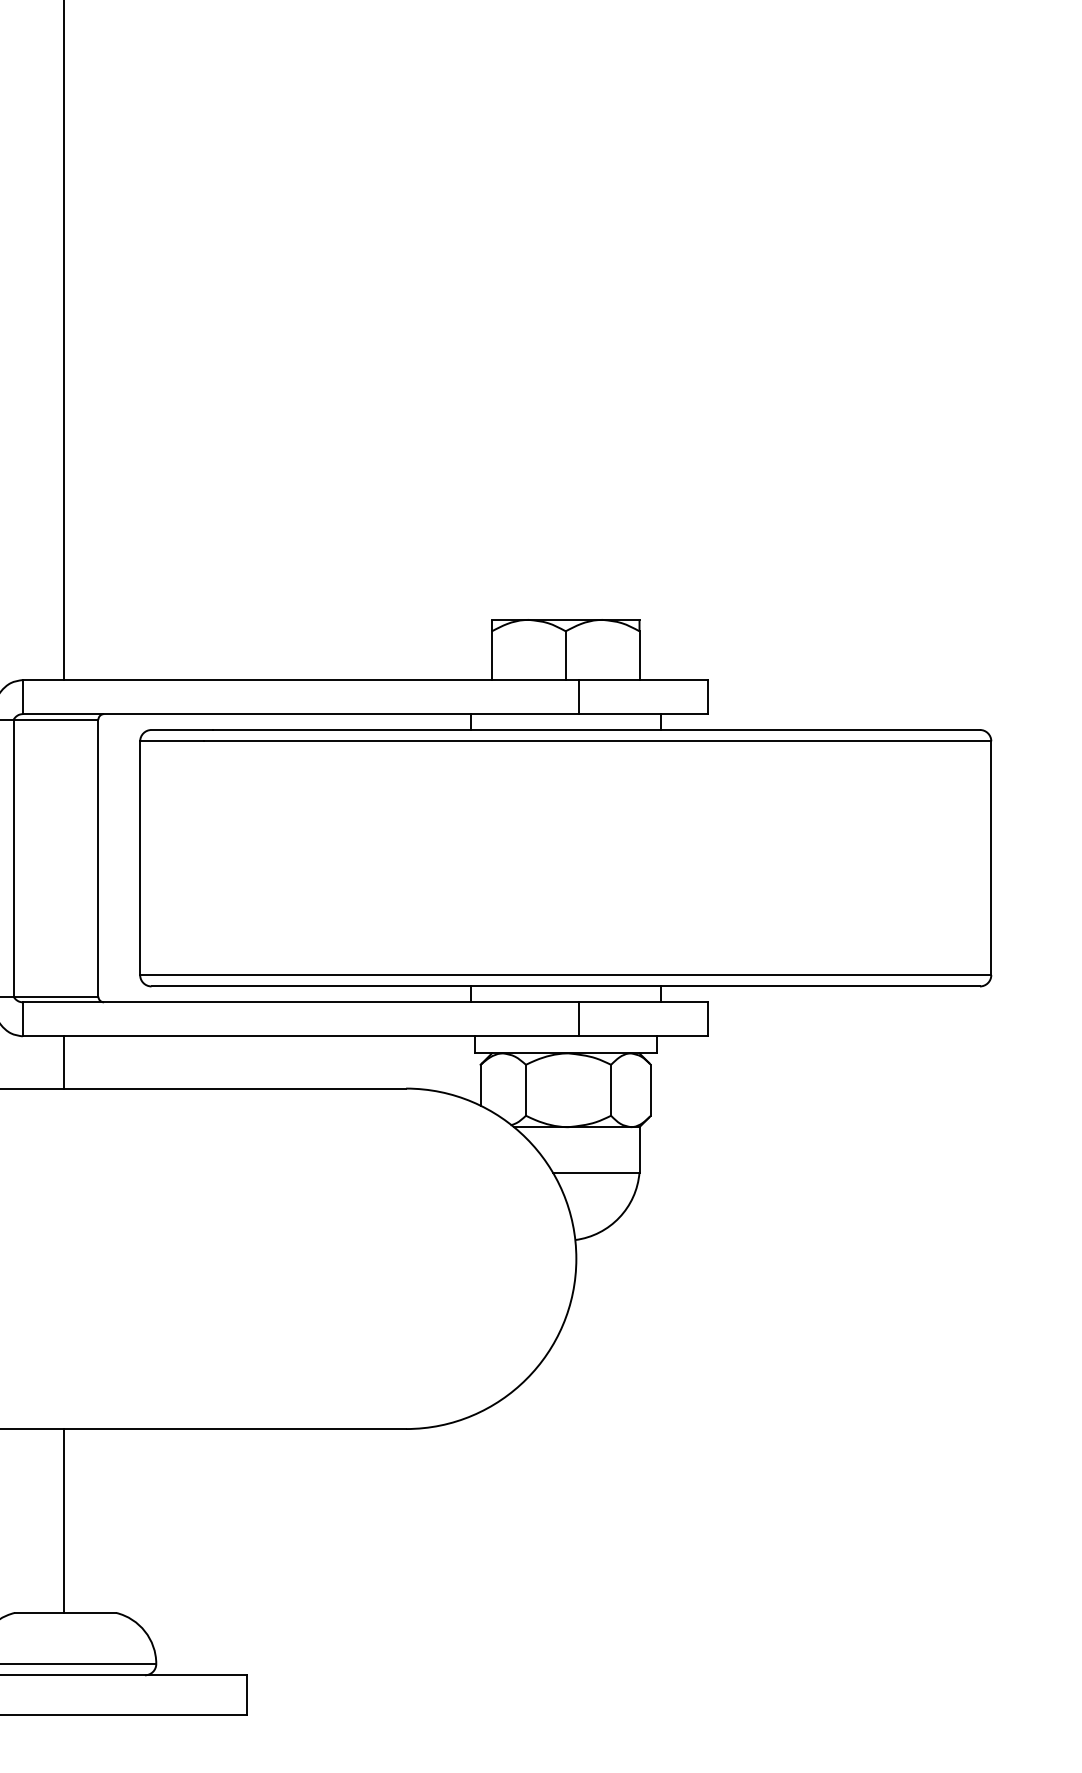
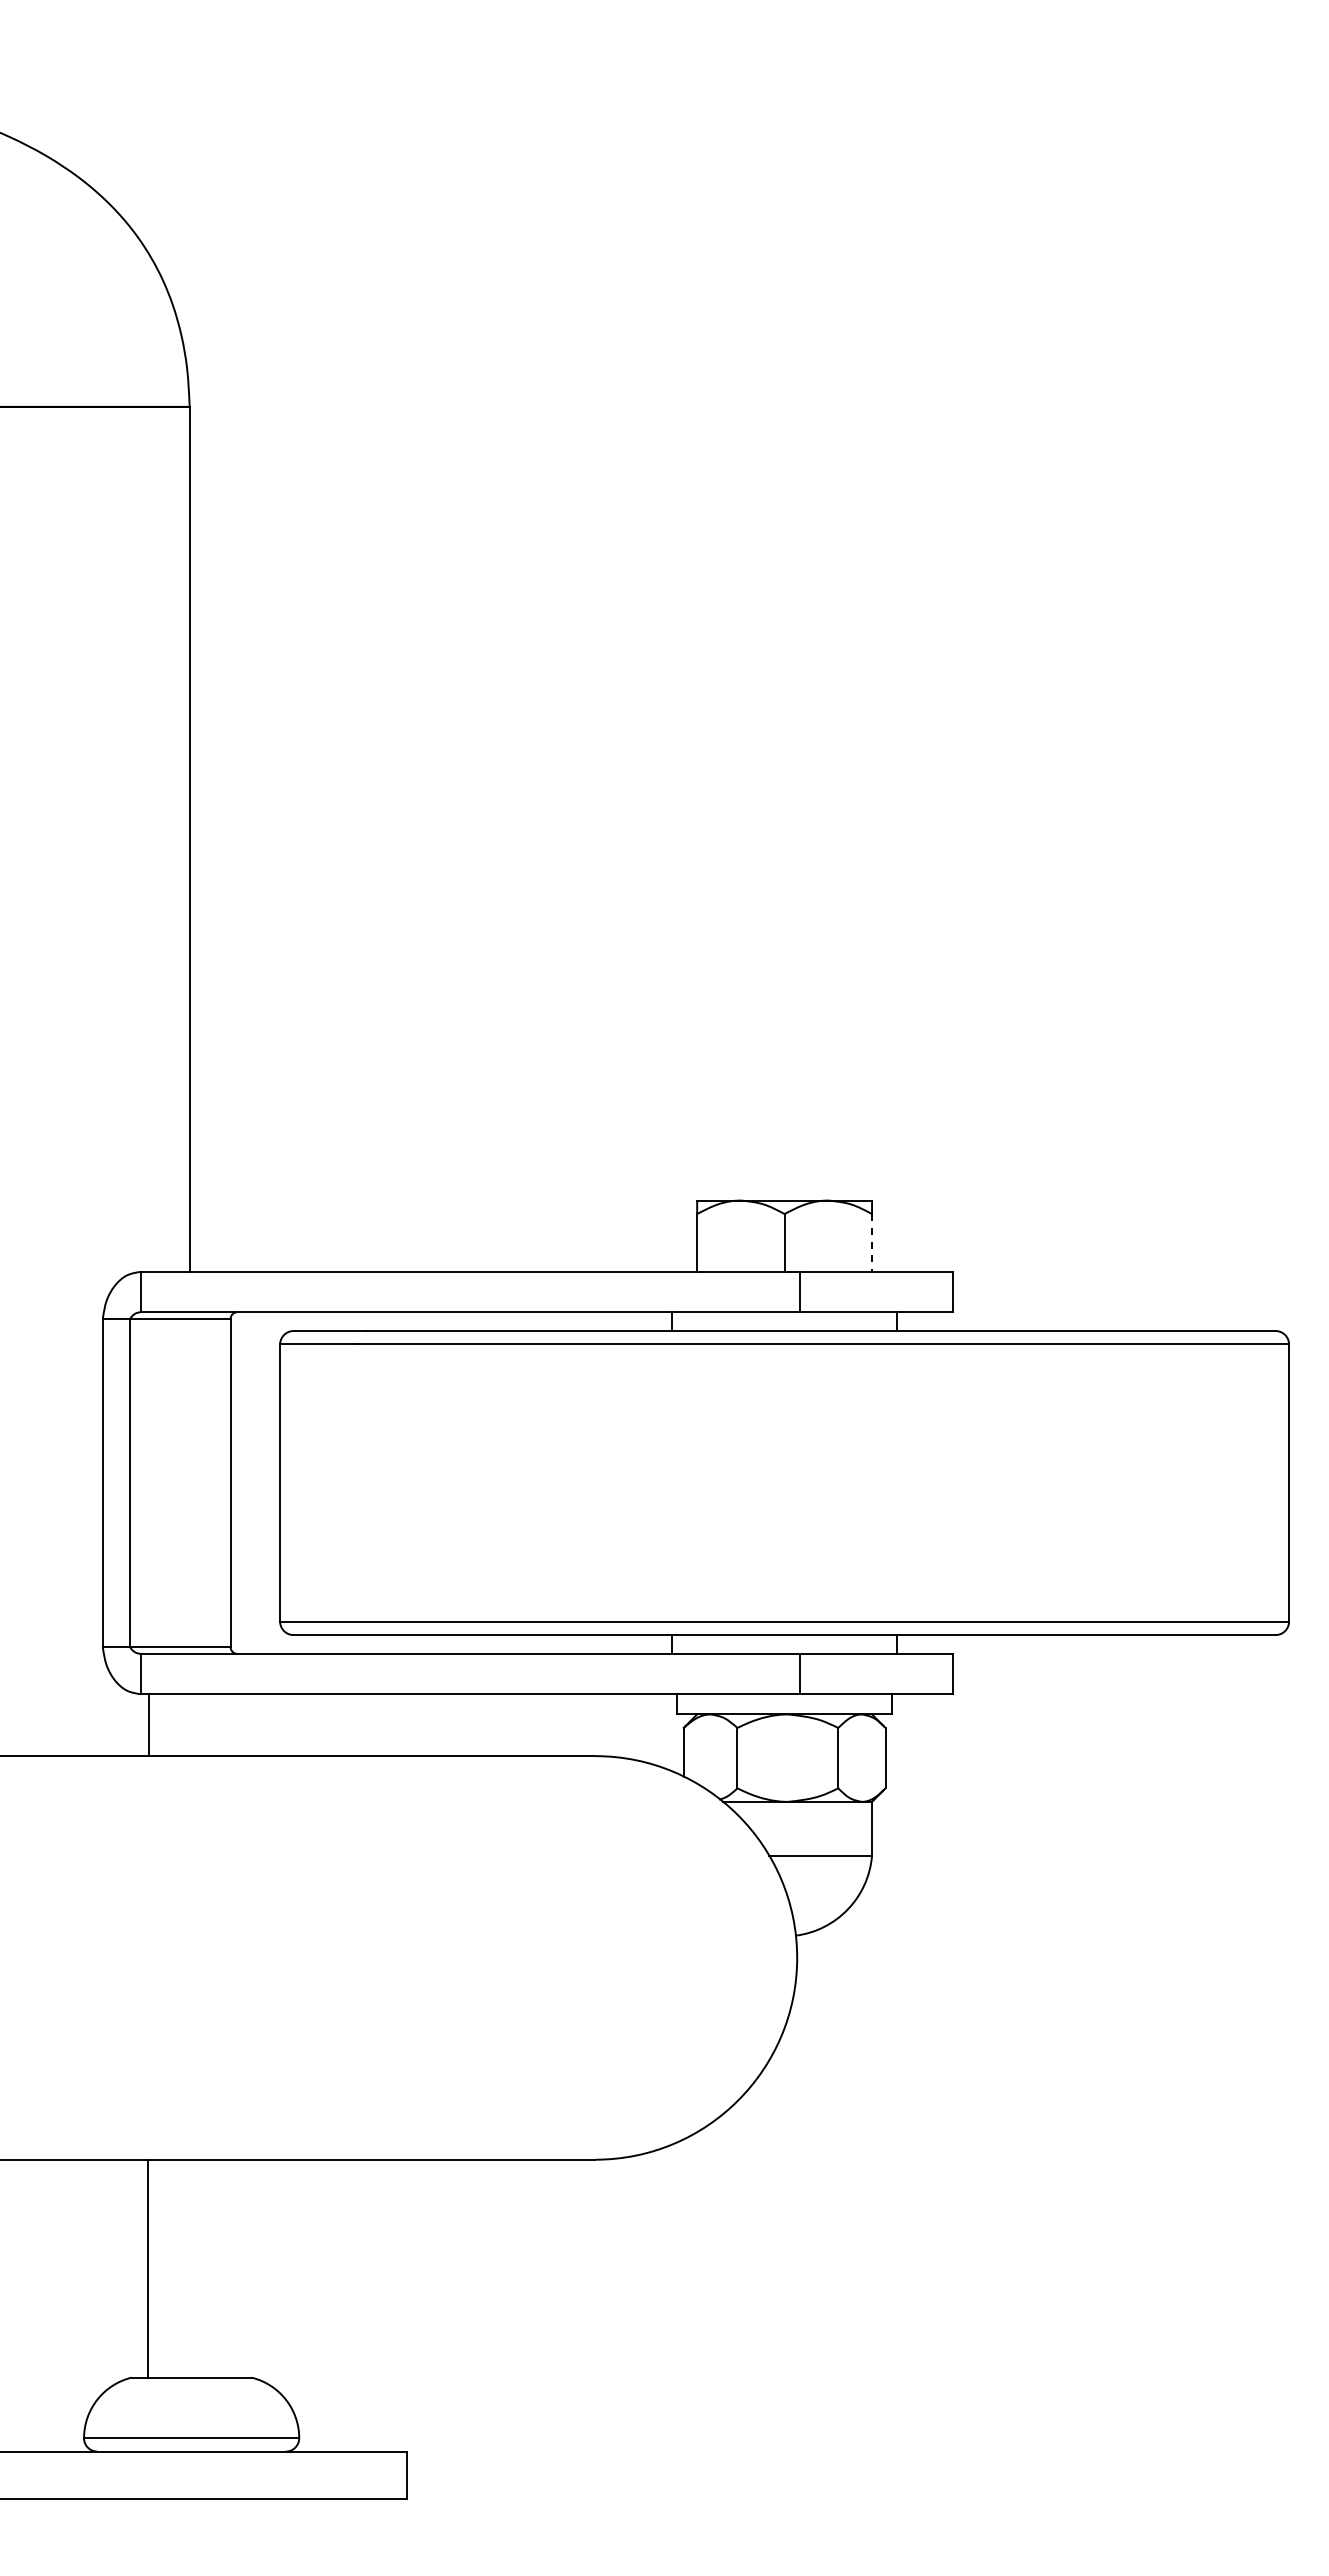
line: (639, 655) -> (872, 1242), solid -> dashed
line: (64, 1062) -> (149, 1725), moved
line: (64, 1520) -> (148, 2268), moved

